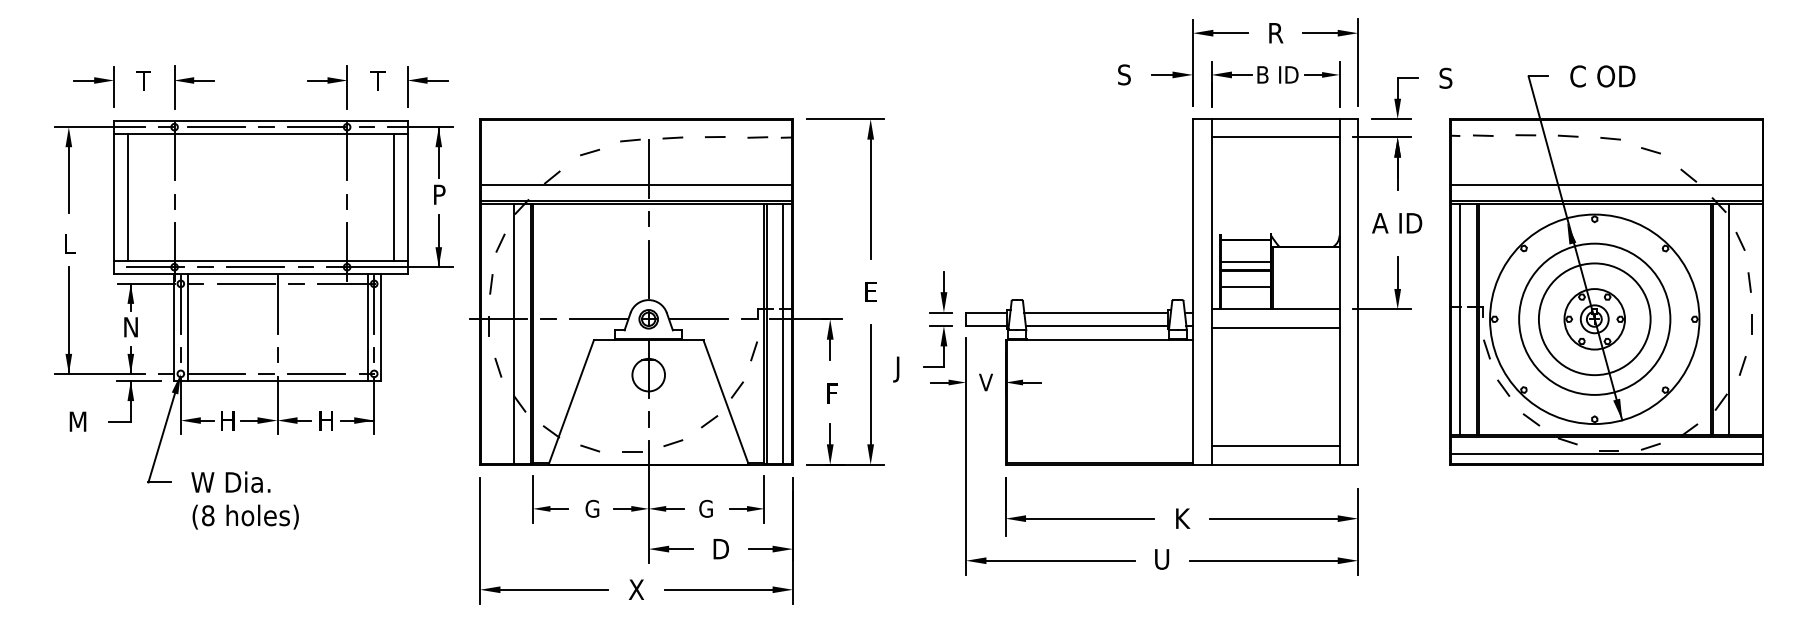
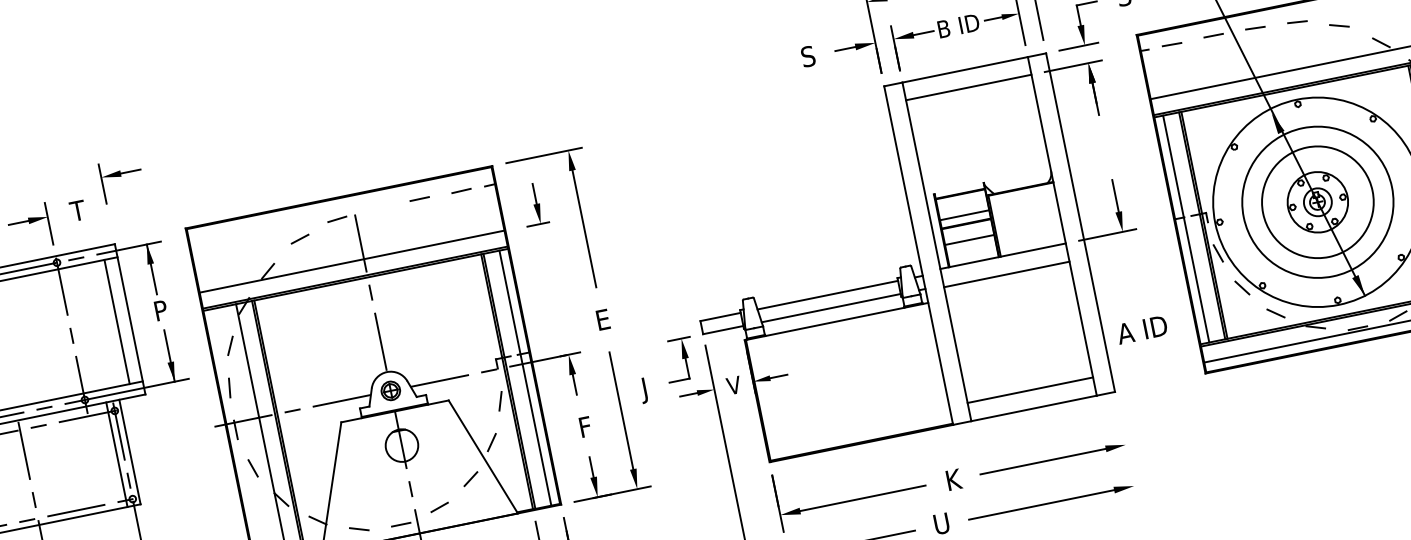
part: (427, 86) -> (122, 179), moved
line: (672, 137) -> (377, 208), removed
text: (1397, 223) -> (1142, 330), moved
part: (940, 292) -> (533, 204), moved
line: (1358, 531) -> (1128, 457), removed

